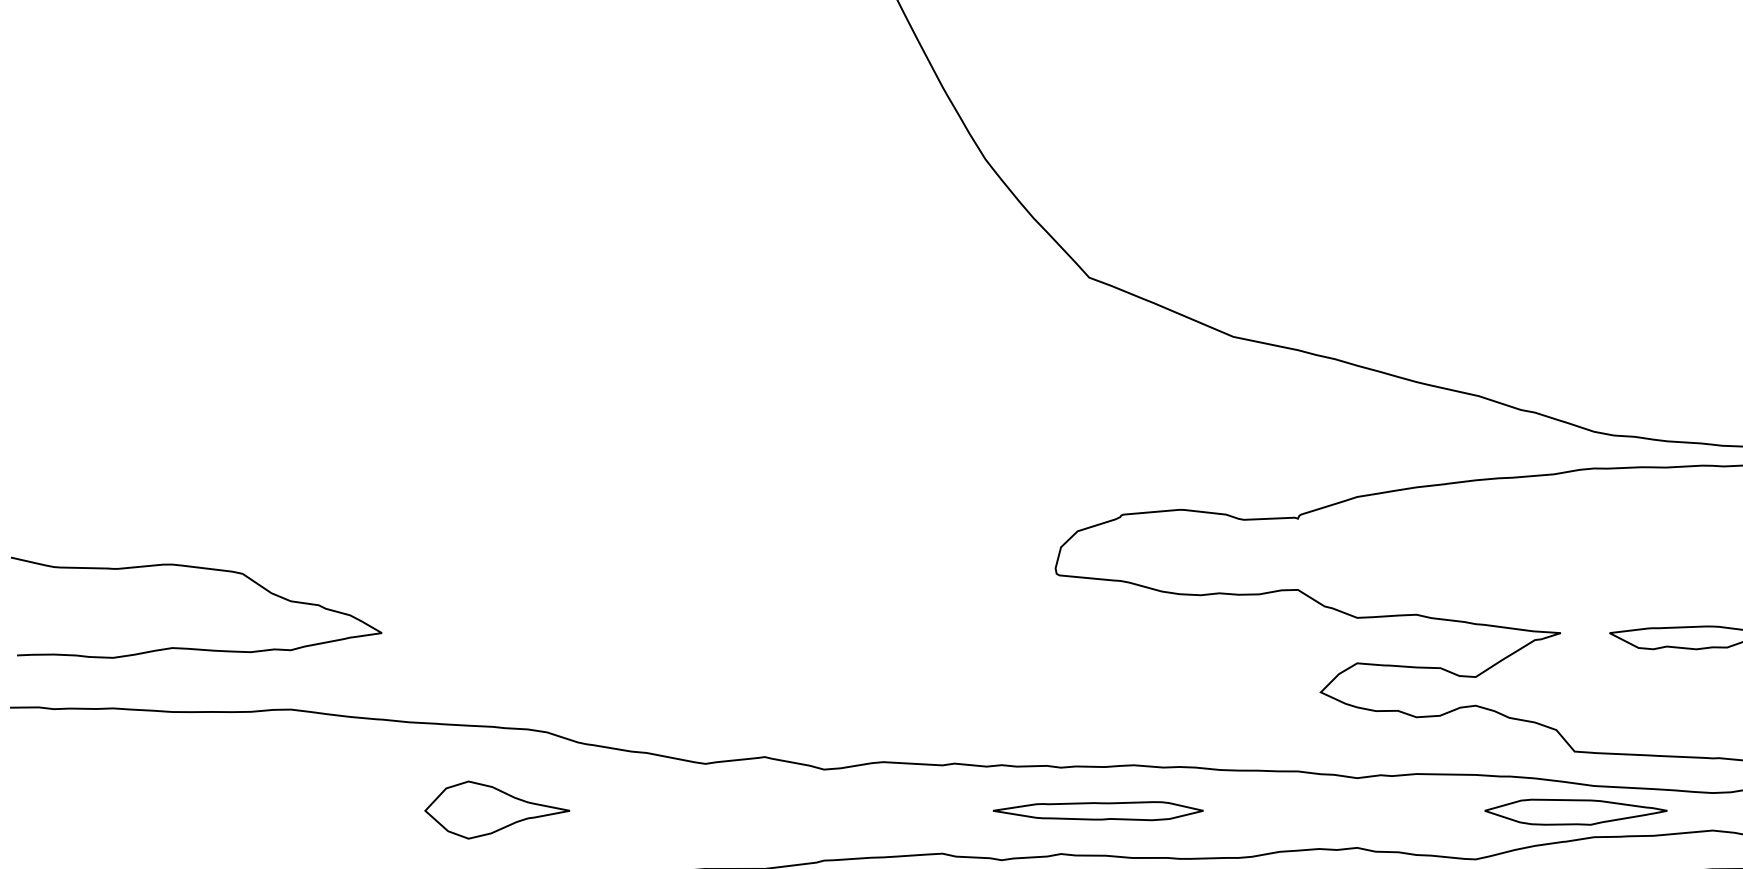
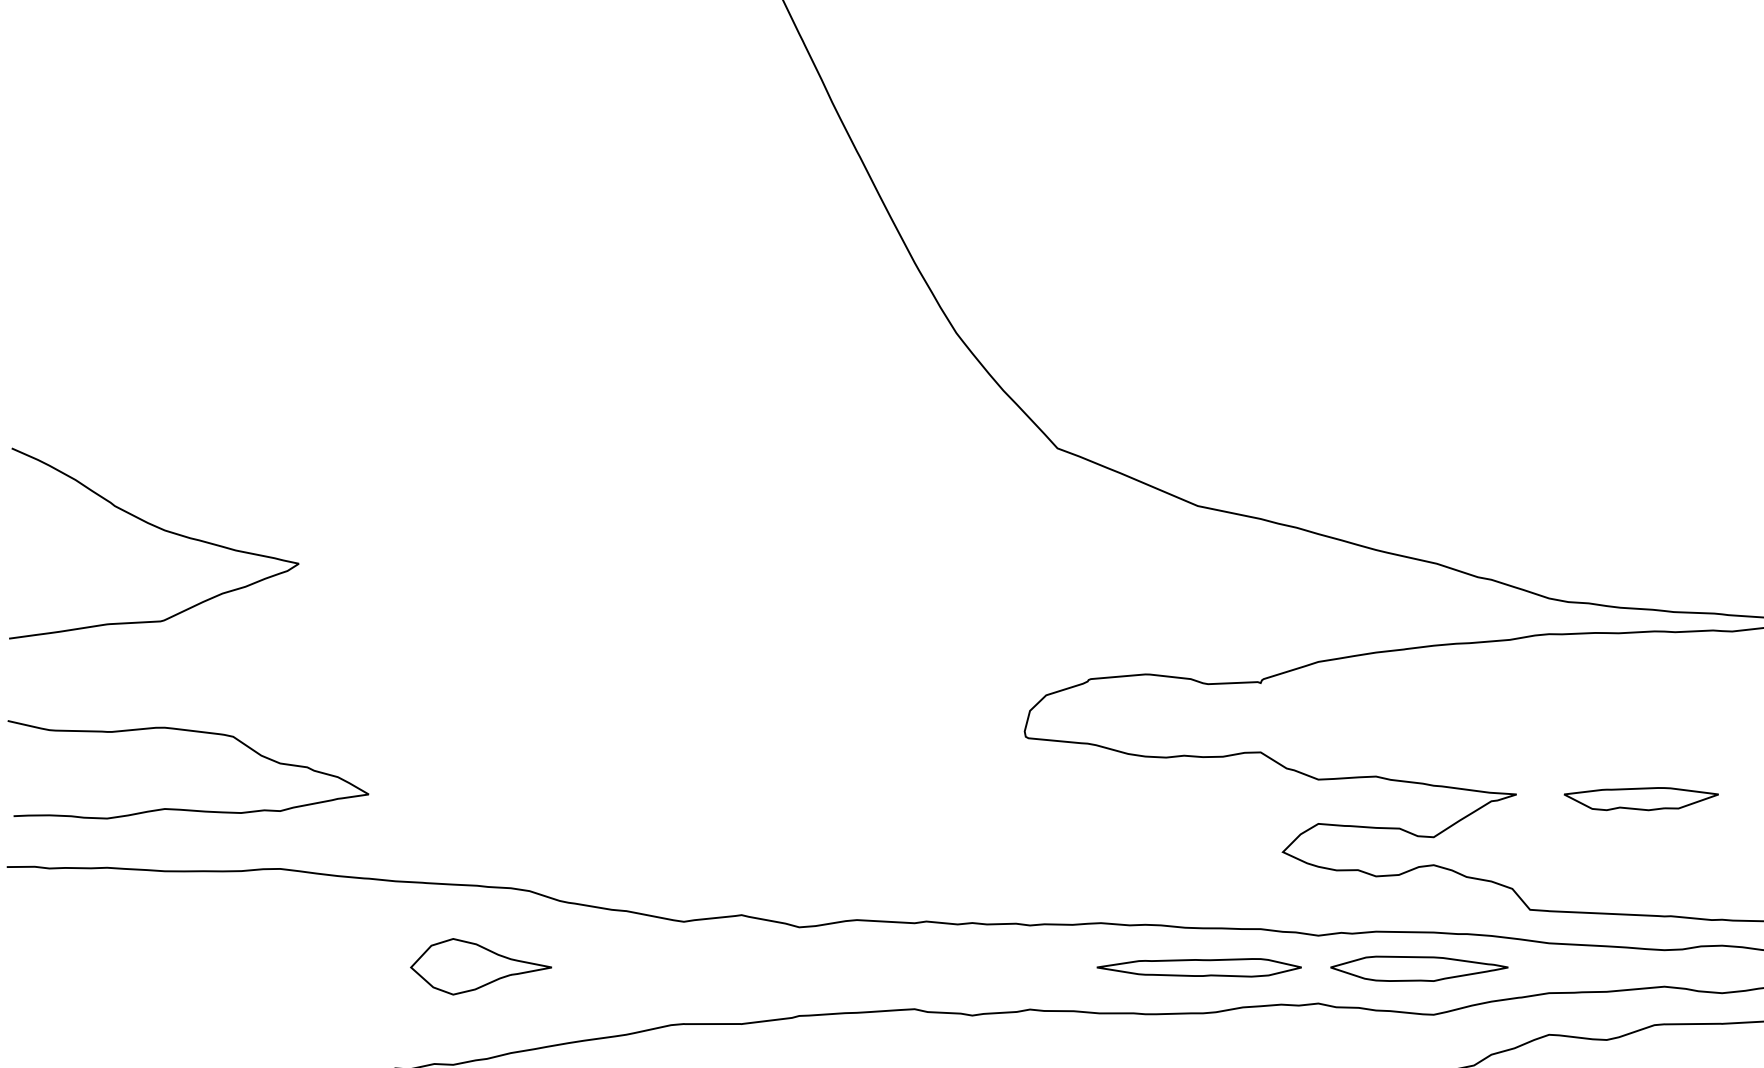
curve: (166, 360) -> (159, 529), added
part: (1097, 810) -> (1198, 967), moved
part: (1576, 811) -> (1419, 968), moved

